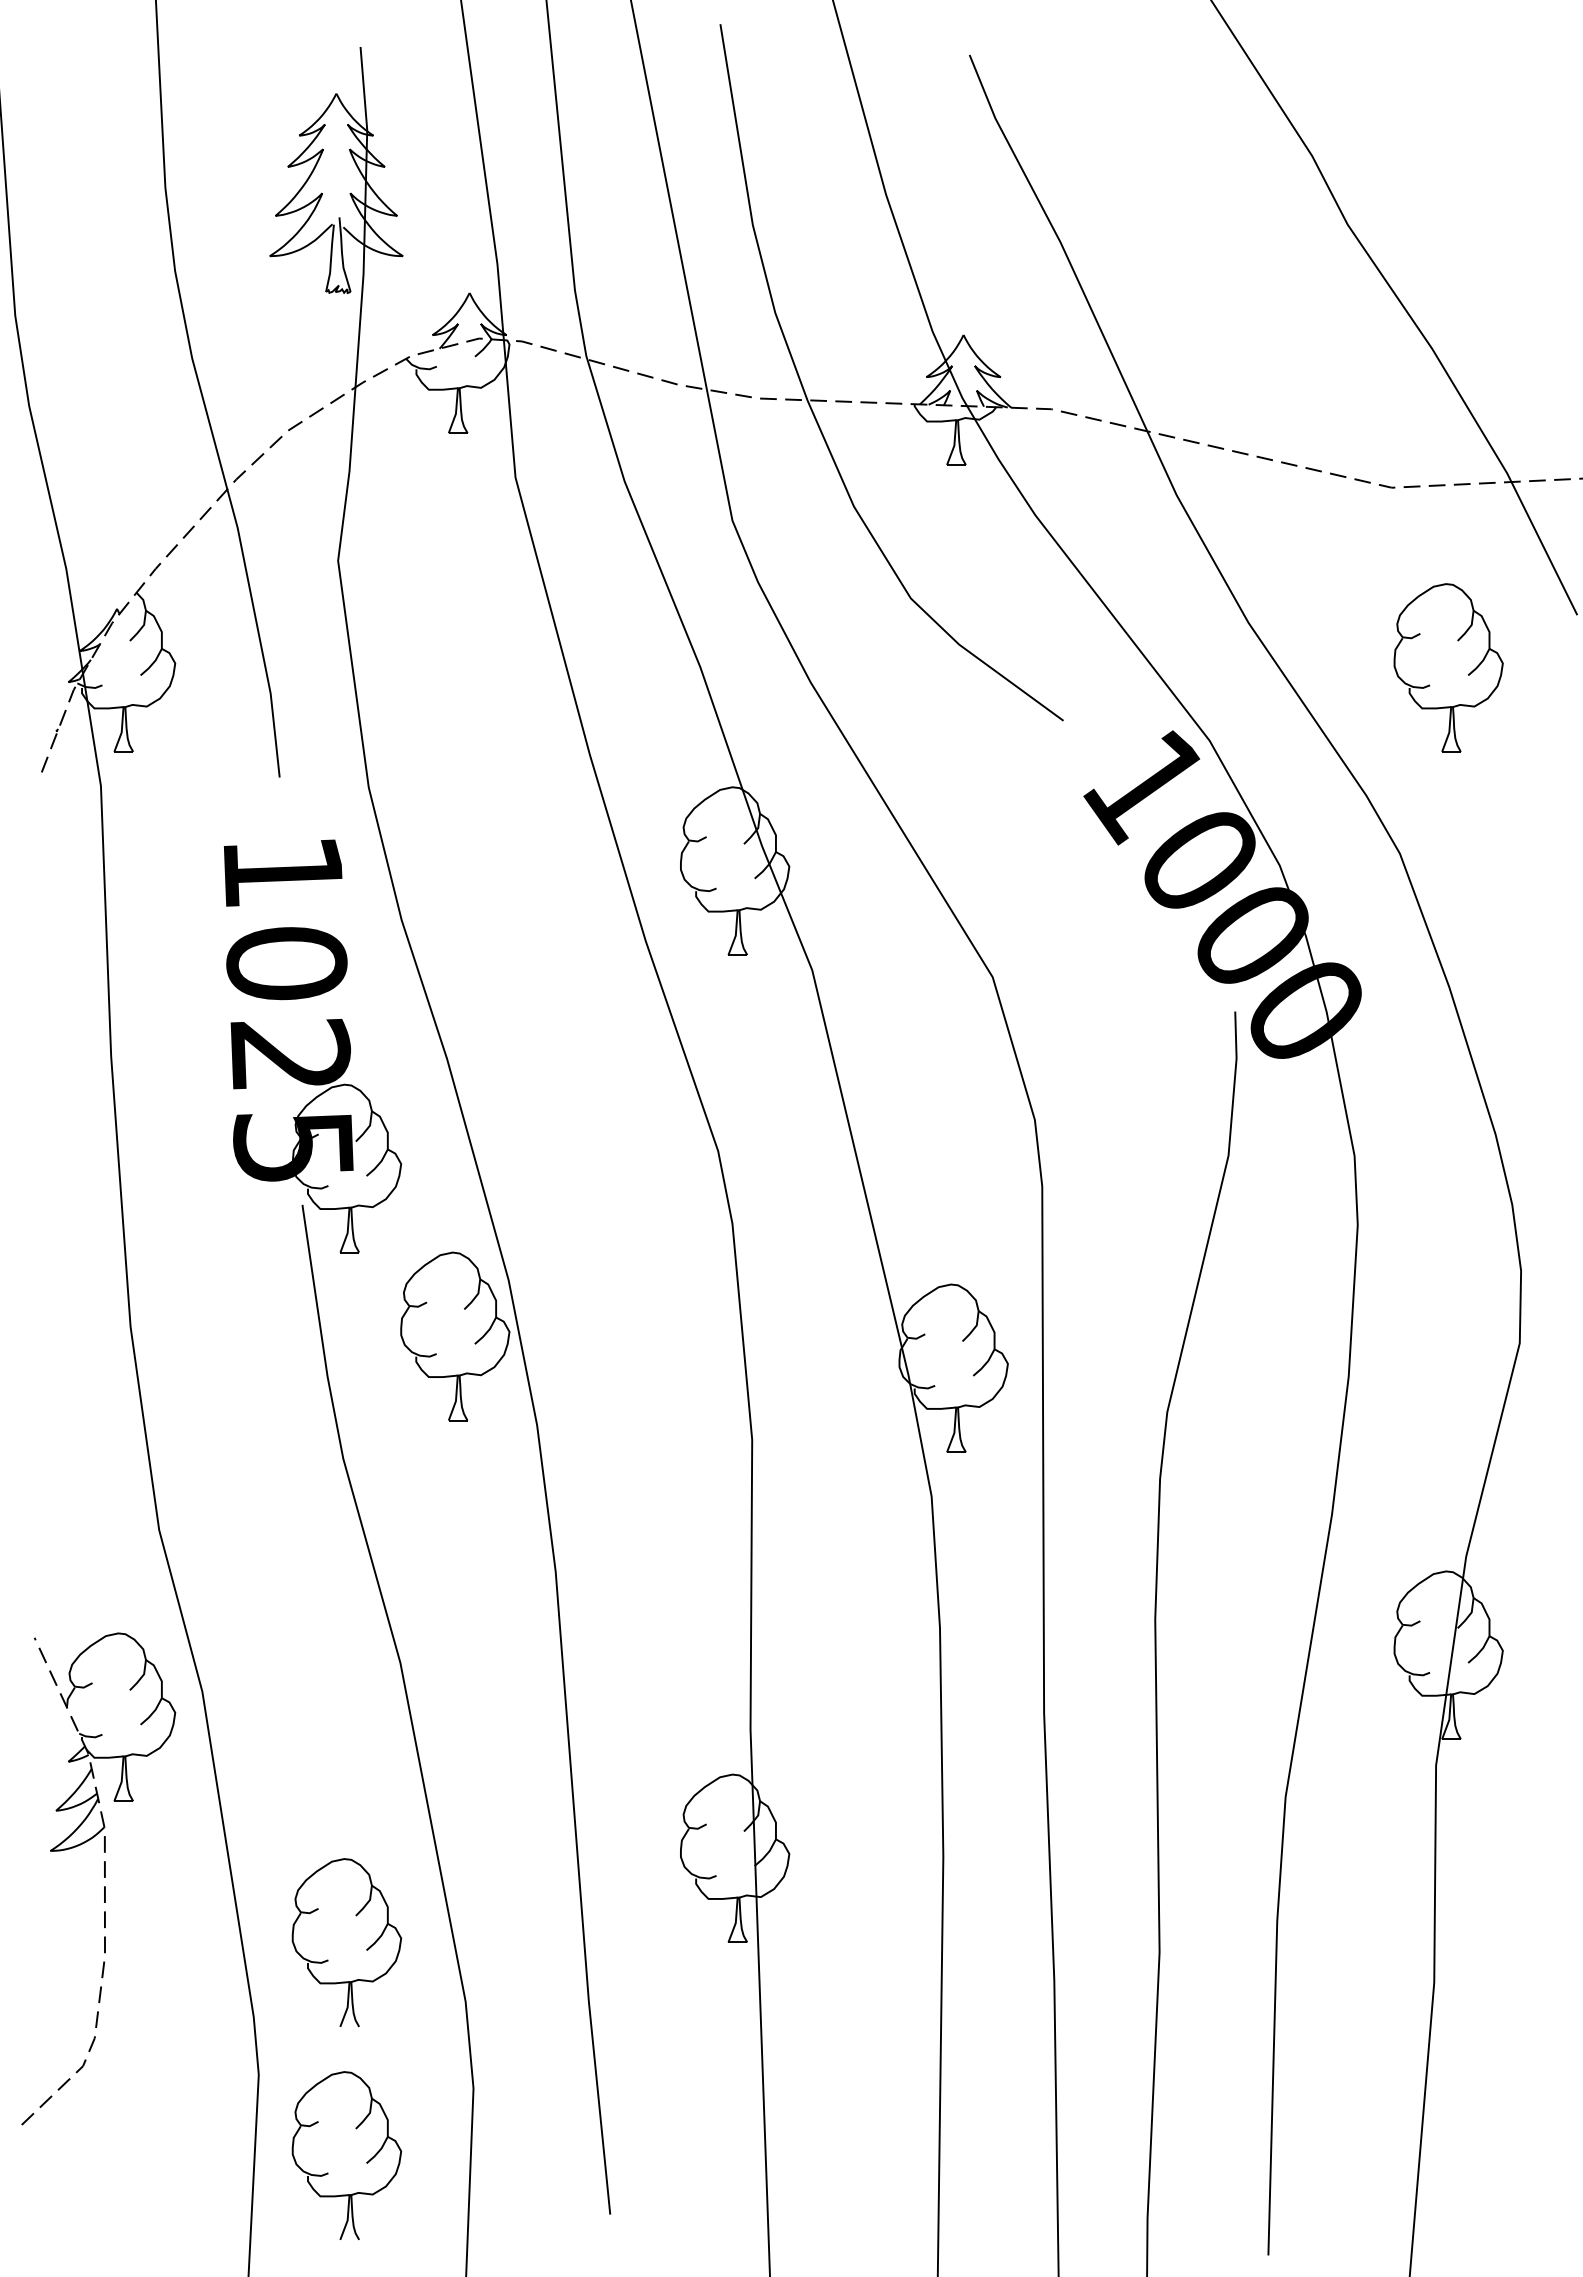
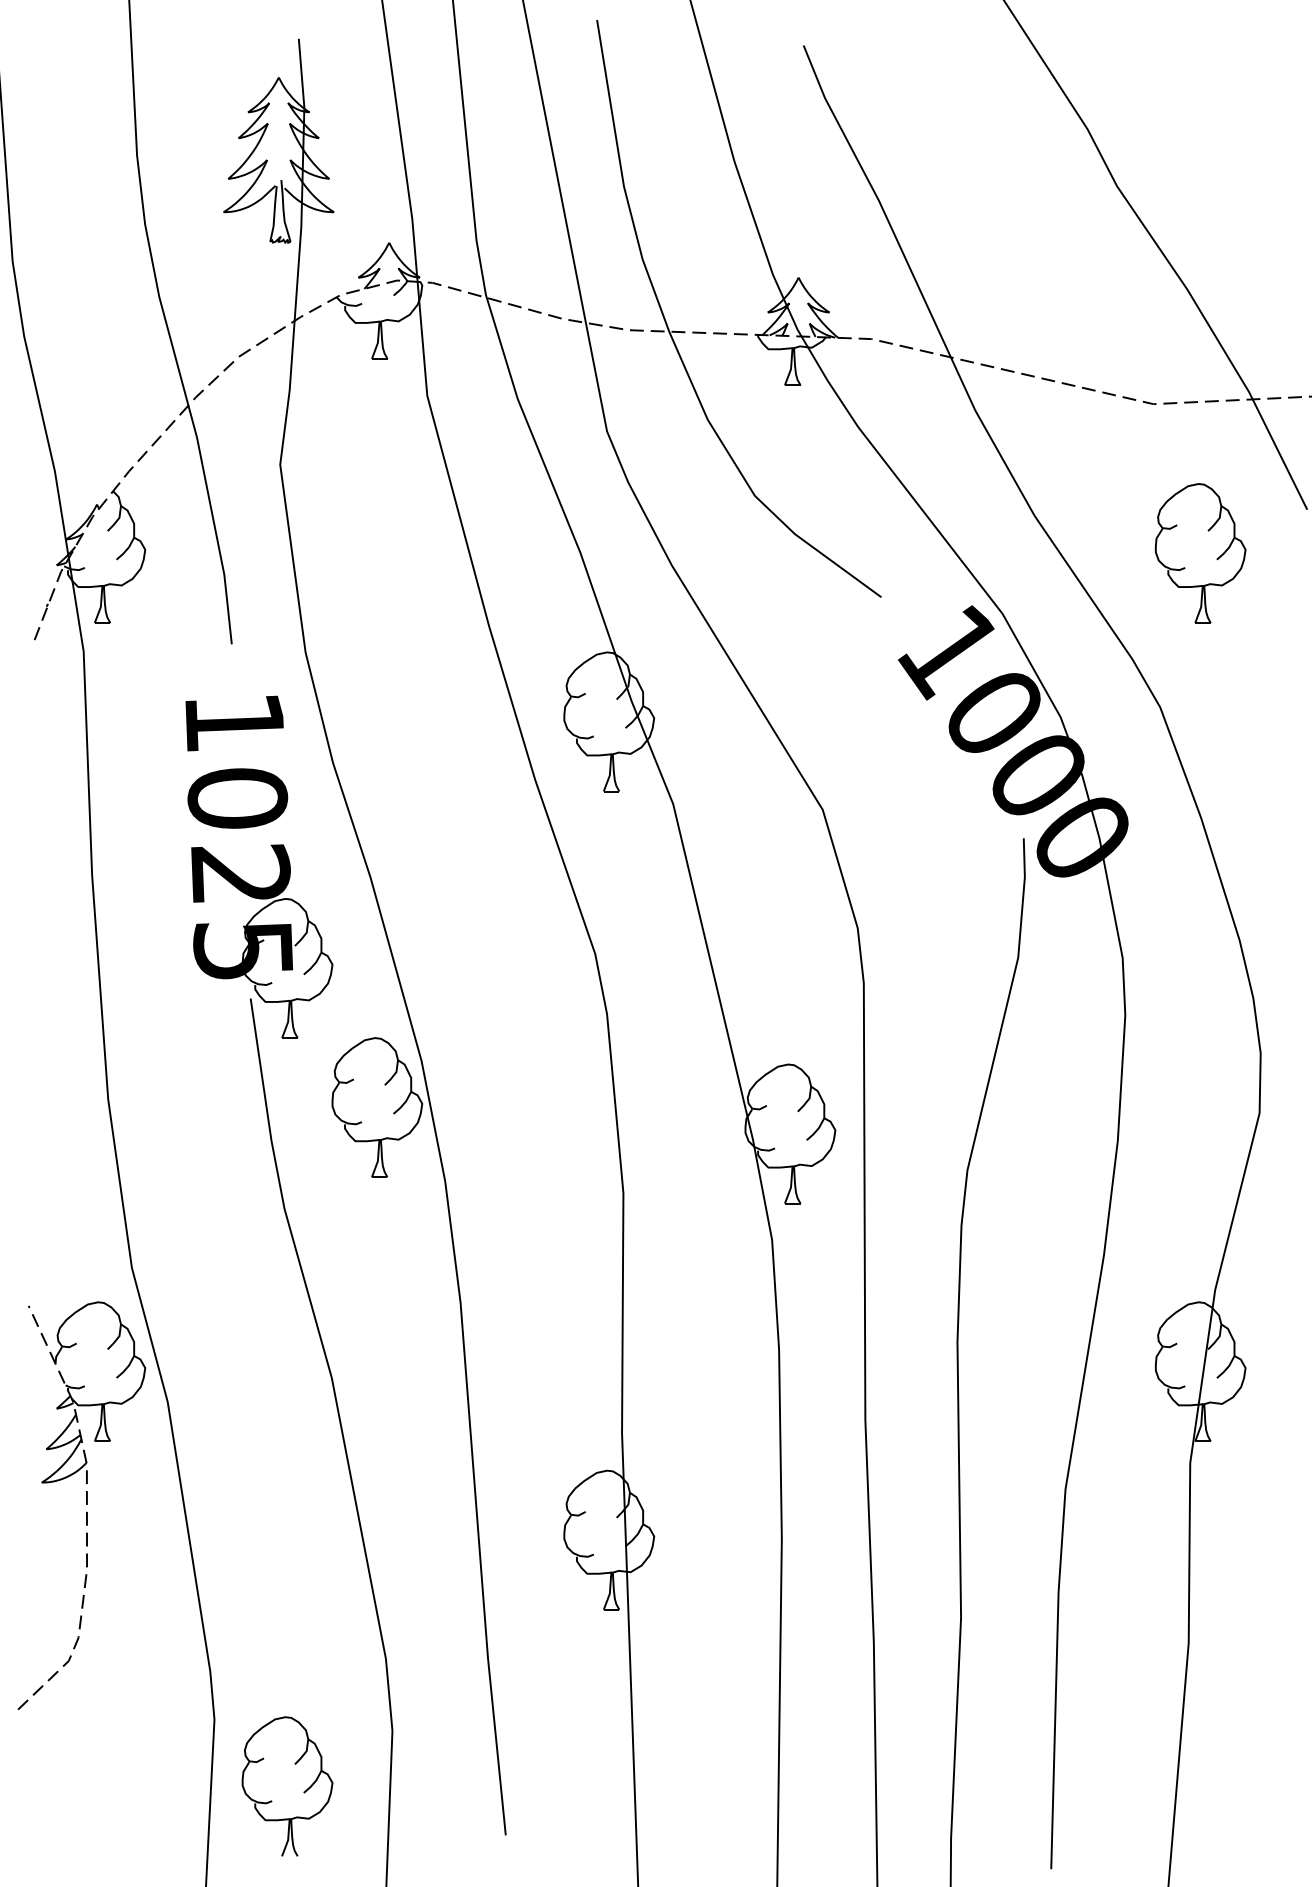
part: (104, 1877) -> (86, 1504), moved
part: (346, 1942) -> (287, 1609), removed

